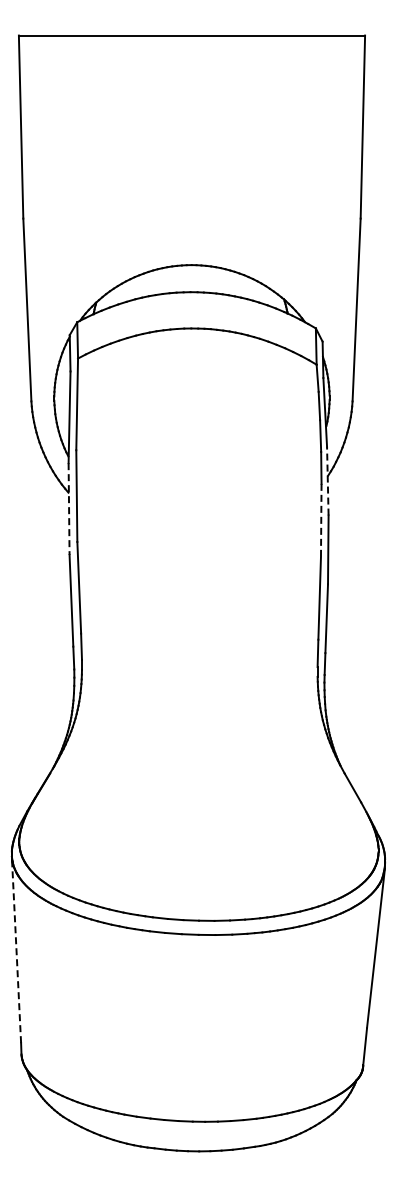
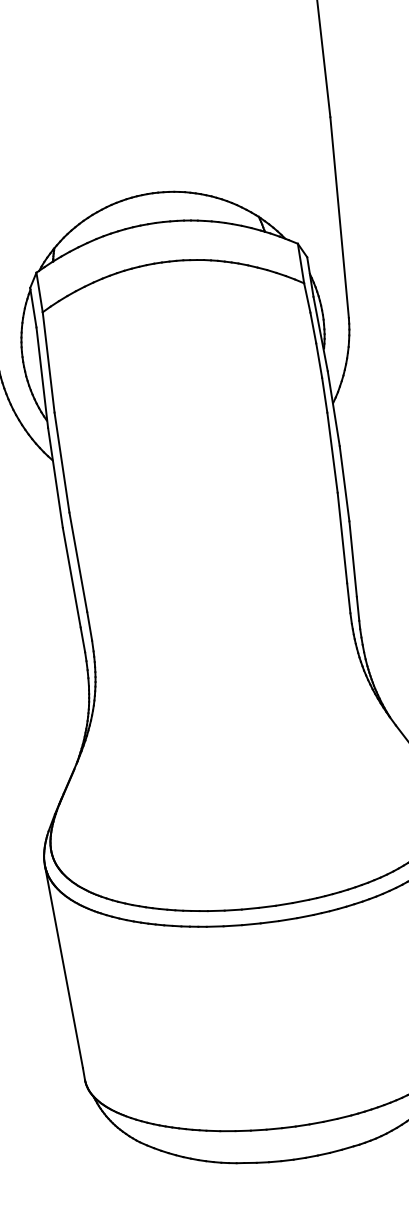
line: (327, 480) -> (333, 408), dashed -> solid
line: (69, 509) -> (56, 478), dashed -> solid
line: (321, 520) -> (332, 452), dashed -> solid
line: (16, 949) -> (63, 966), dashed -> solid

